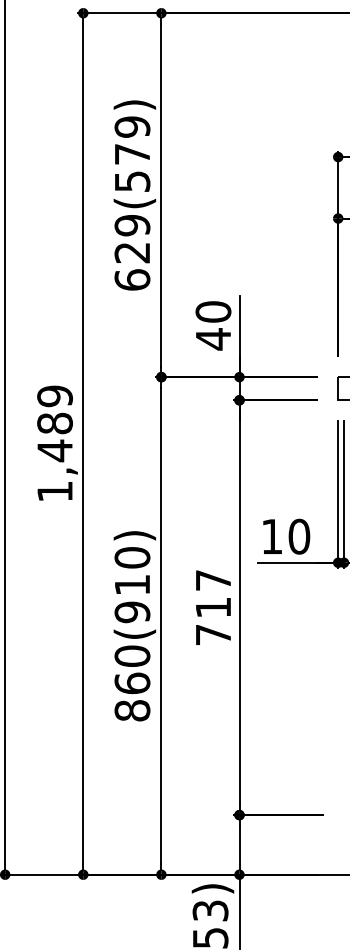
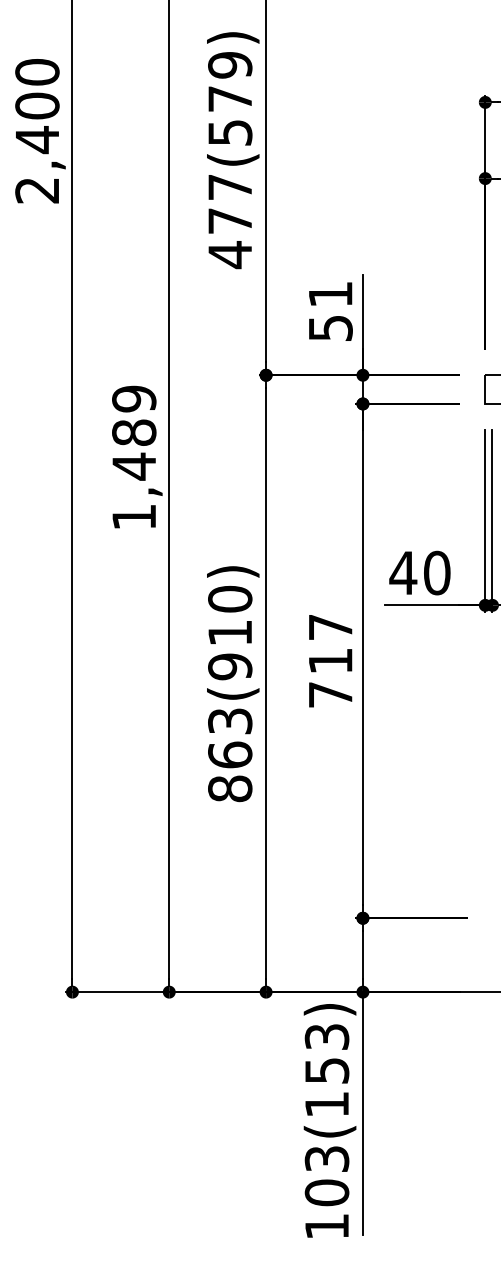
text: (132, 253) -> (230, 221), 629(579) -> 477(579)
text: (213, 325) -> (330, 311), 40 -> 51
text: (272, 536) -> (403, 572), 10 -> 40
text: (132, 656) -> (230, 721), 860(910) -> 863(910)

